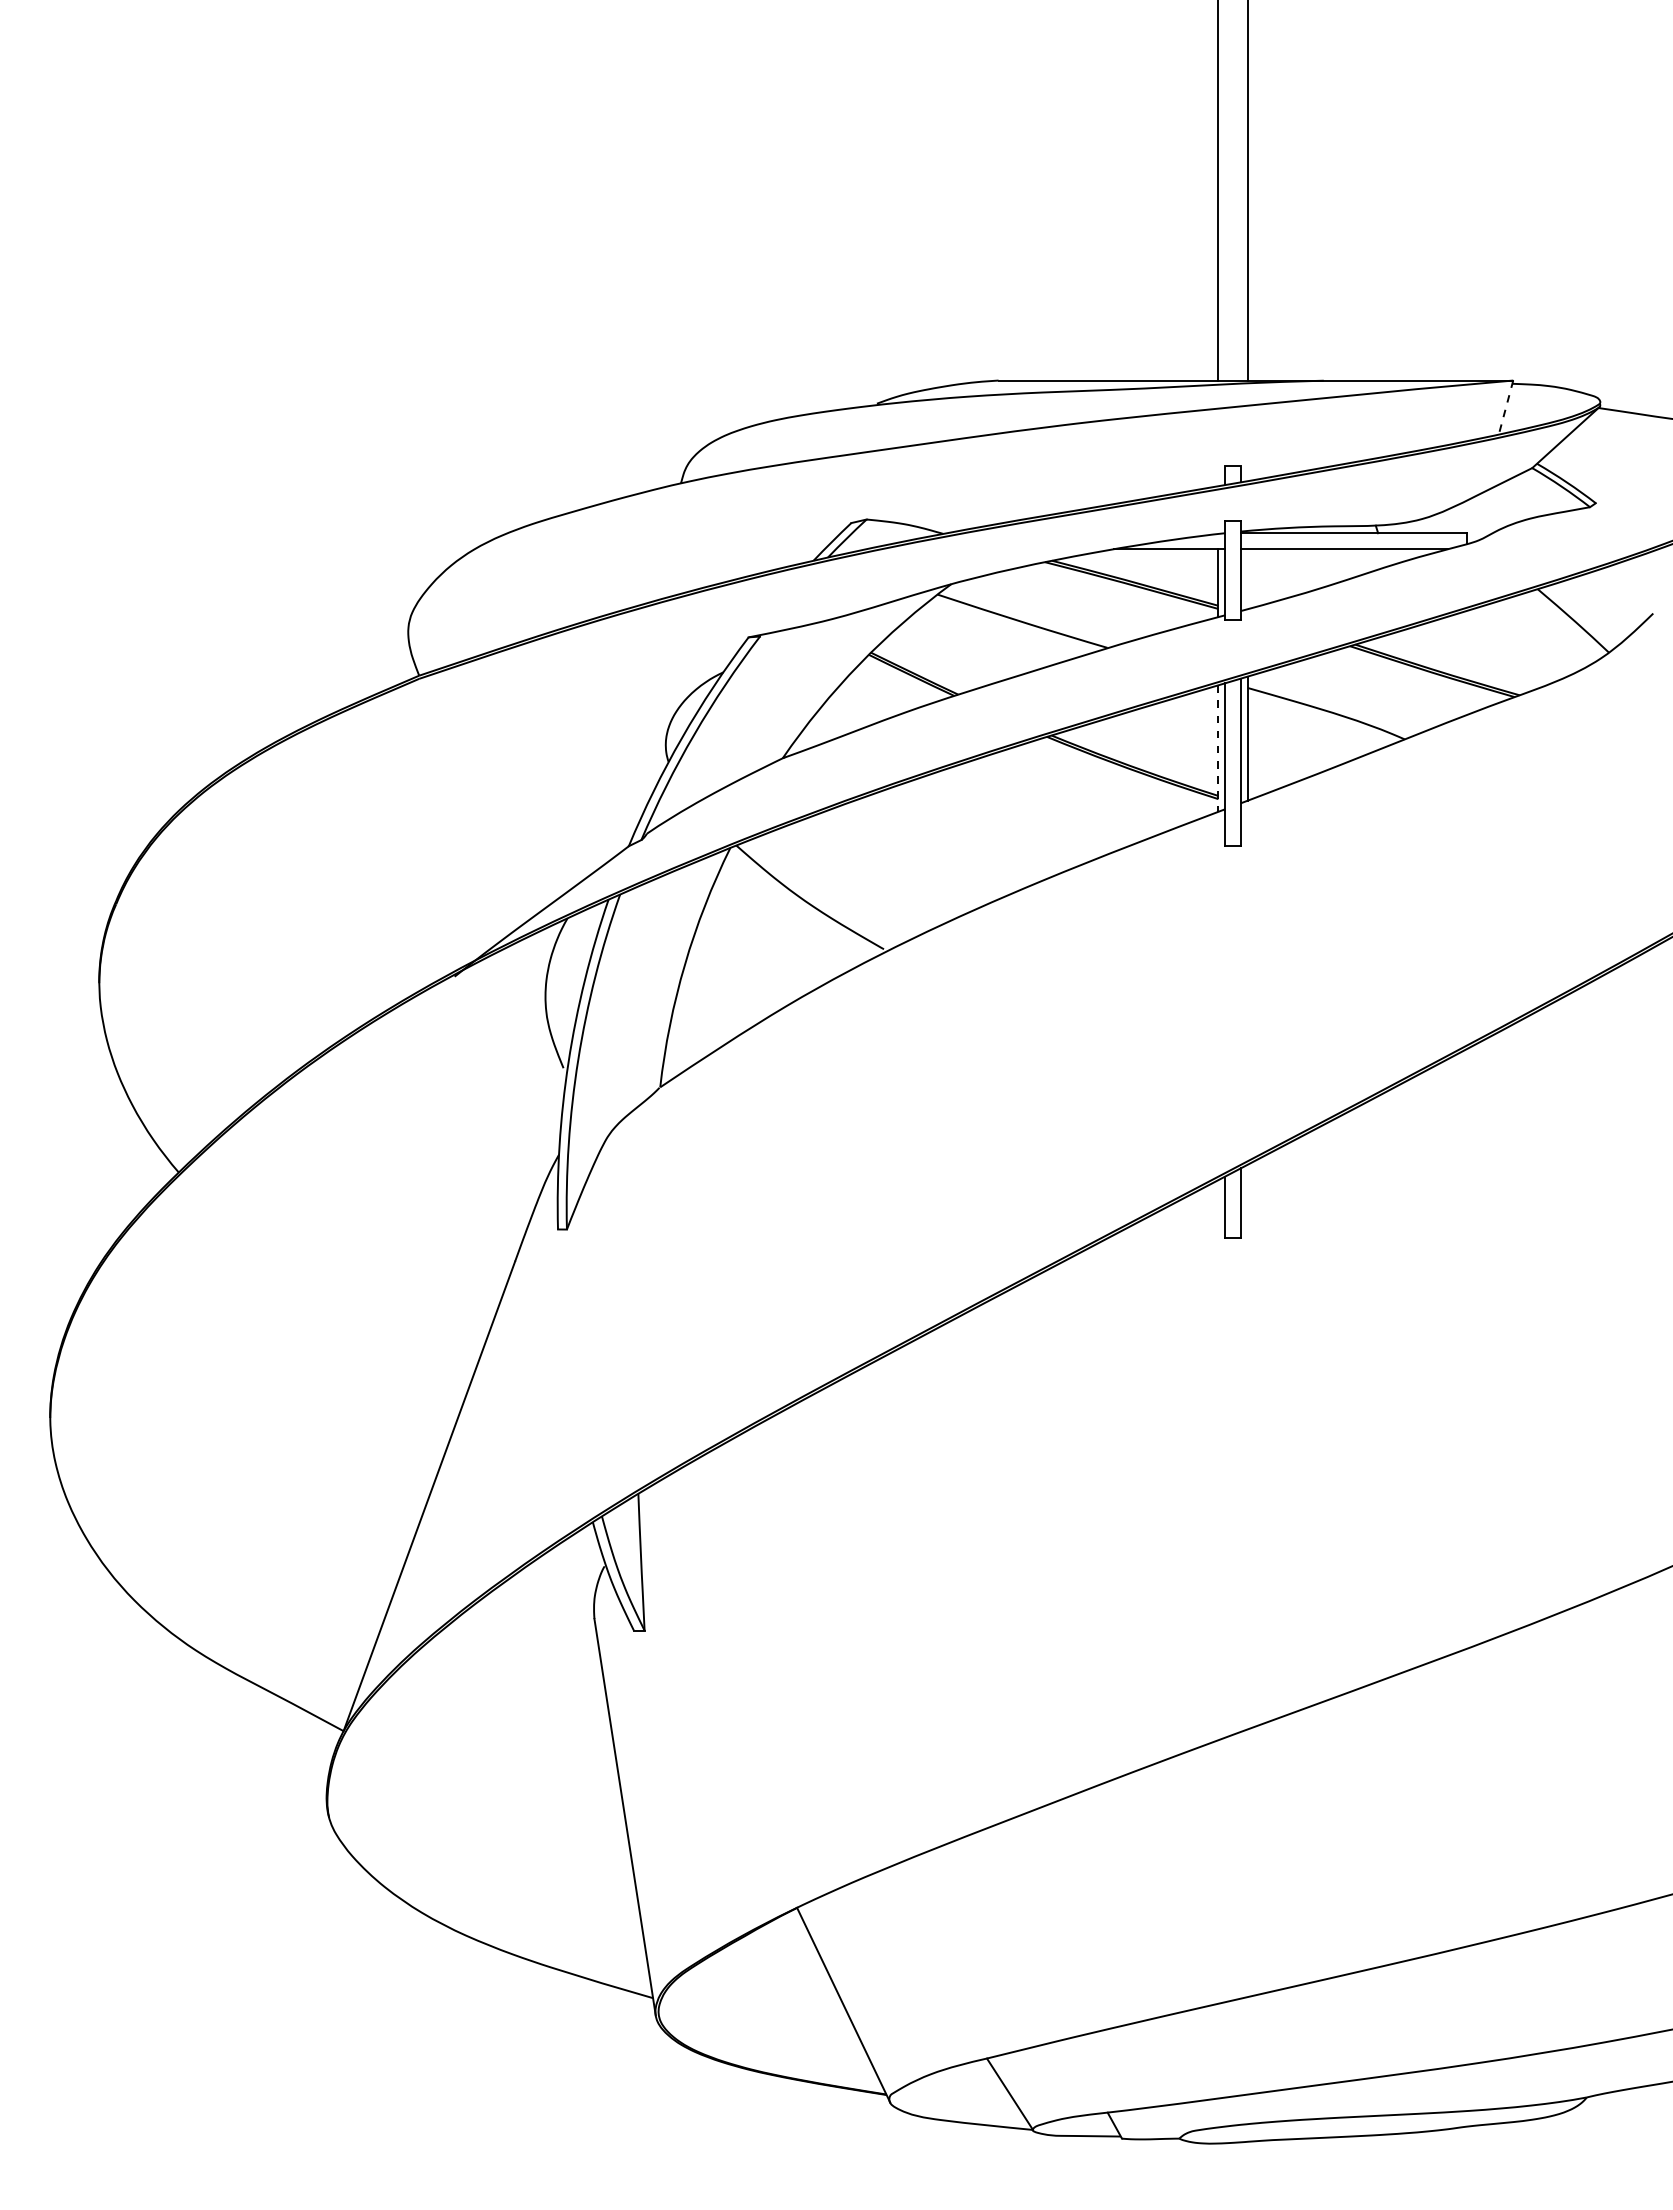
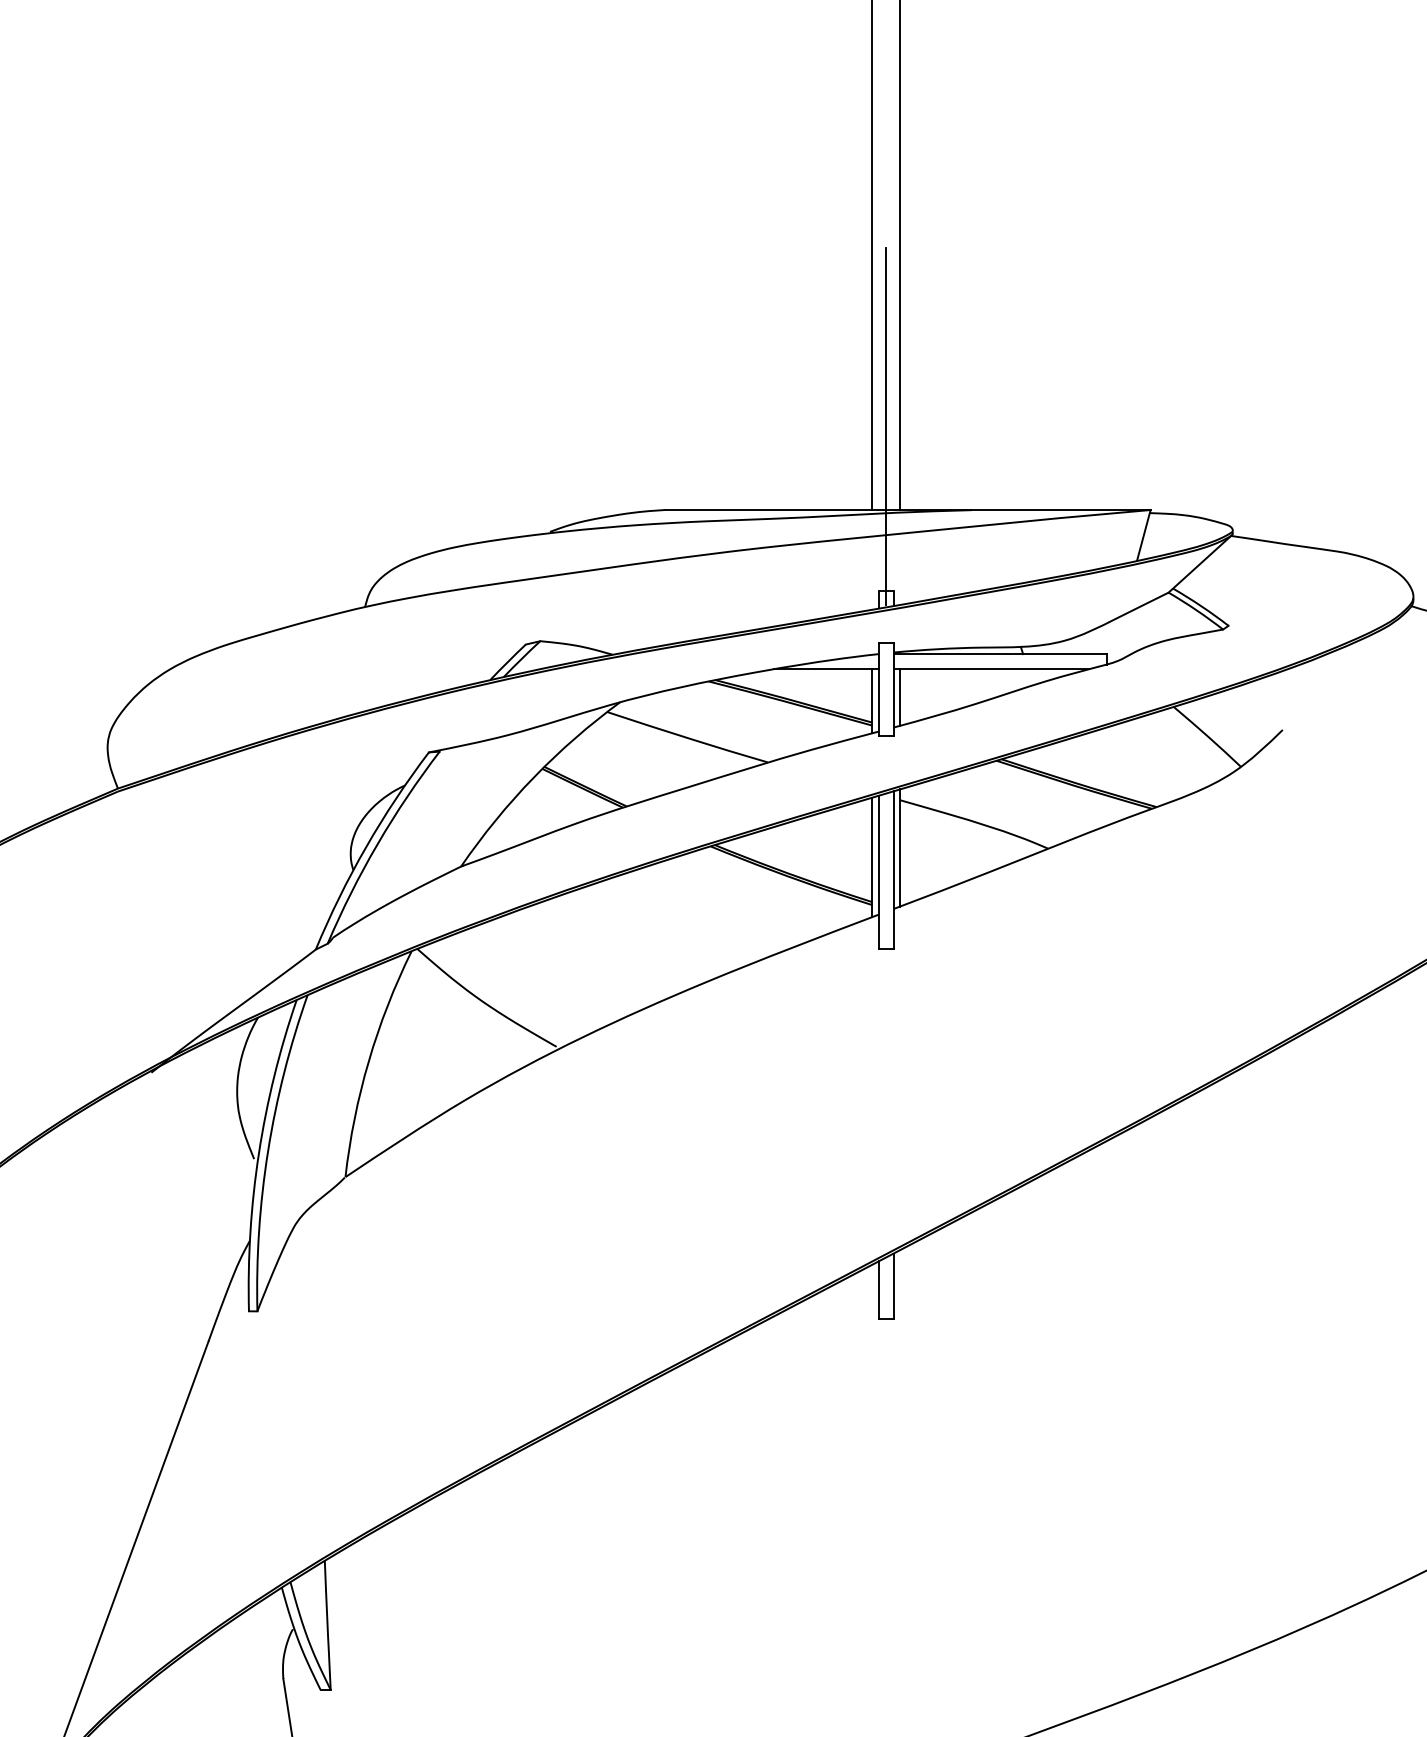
line: (1233, 291) -> (886, 425), added
line: (1506, 407) -> (1144, 535), dashed -> solid
line: (1247, 579) -> (899, 697), added
line: (1218, 749) -> (872, 858), dashed -> solid

